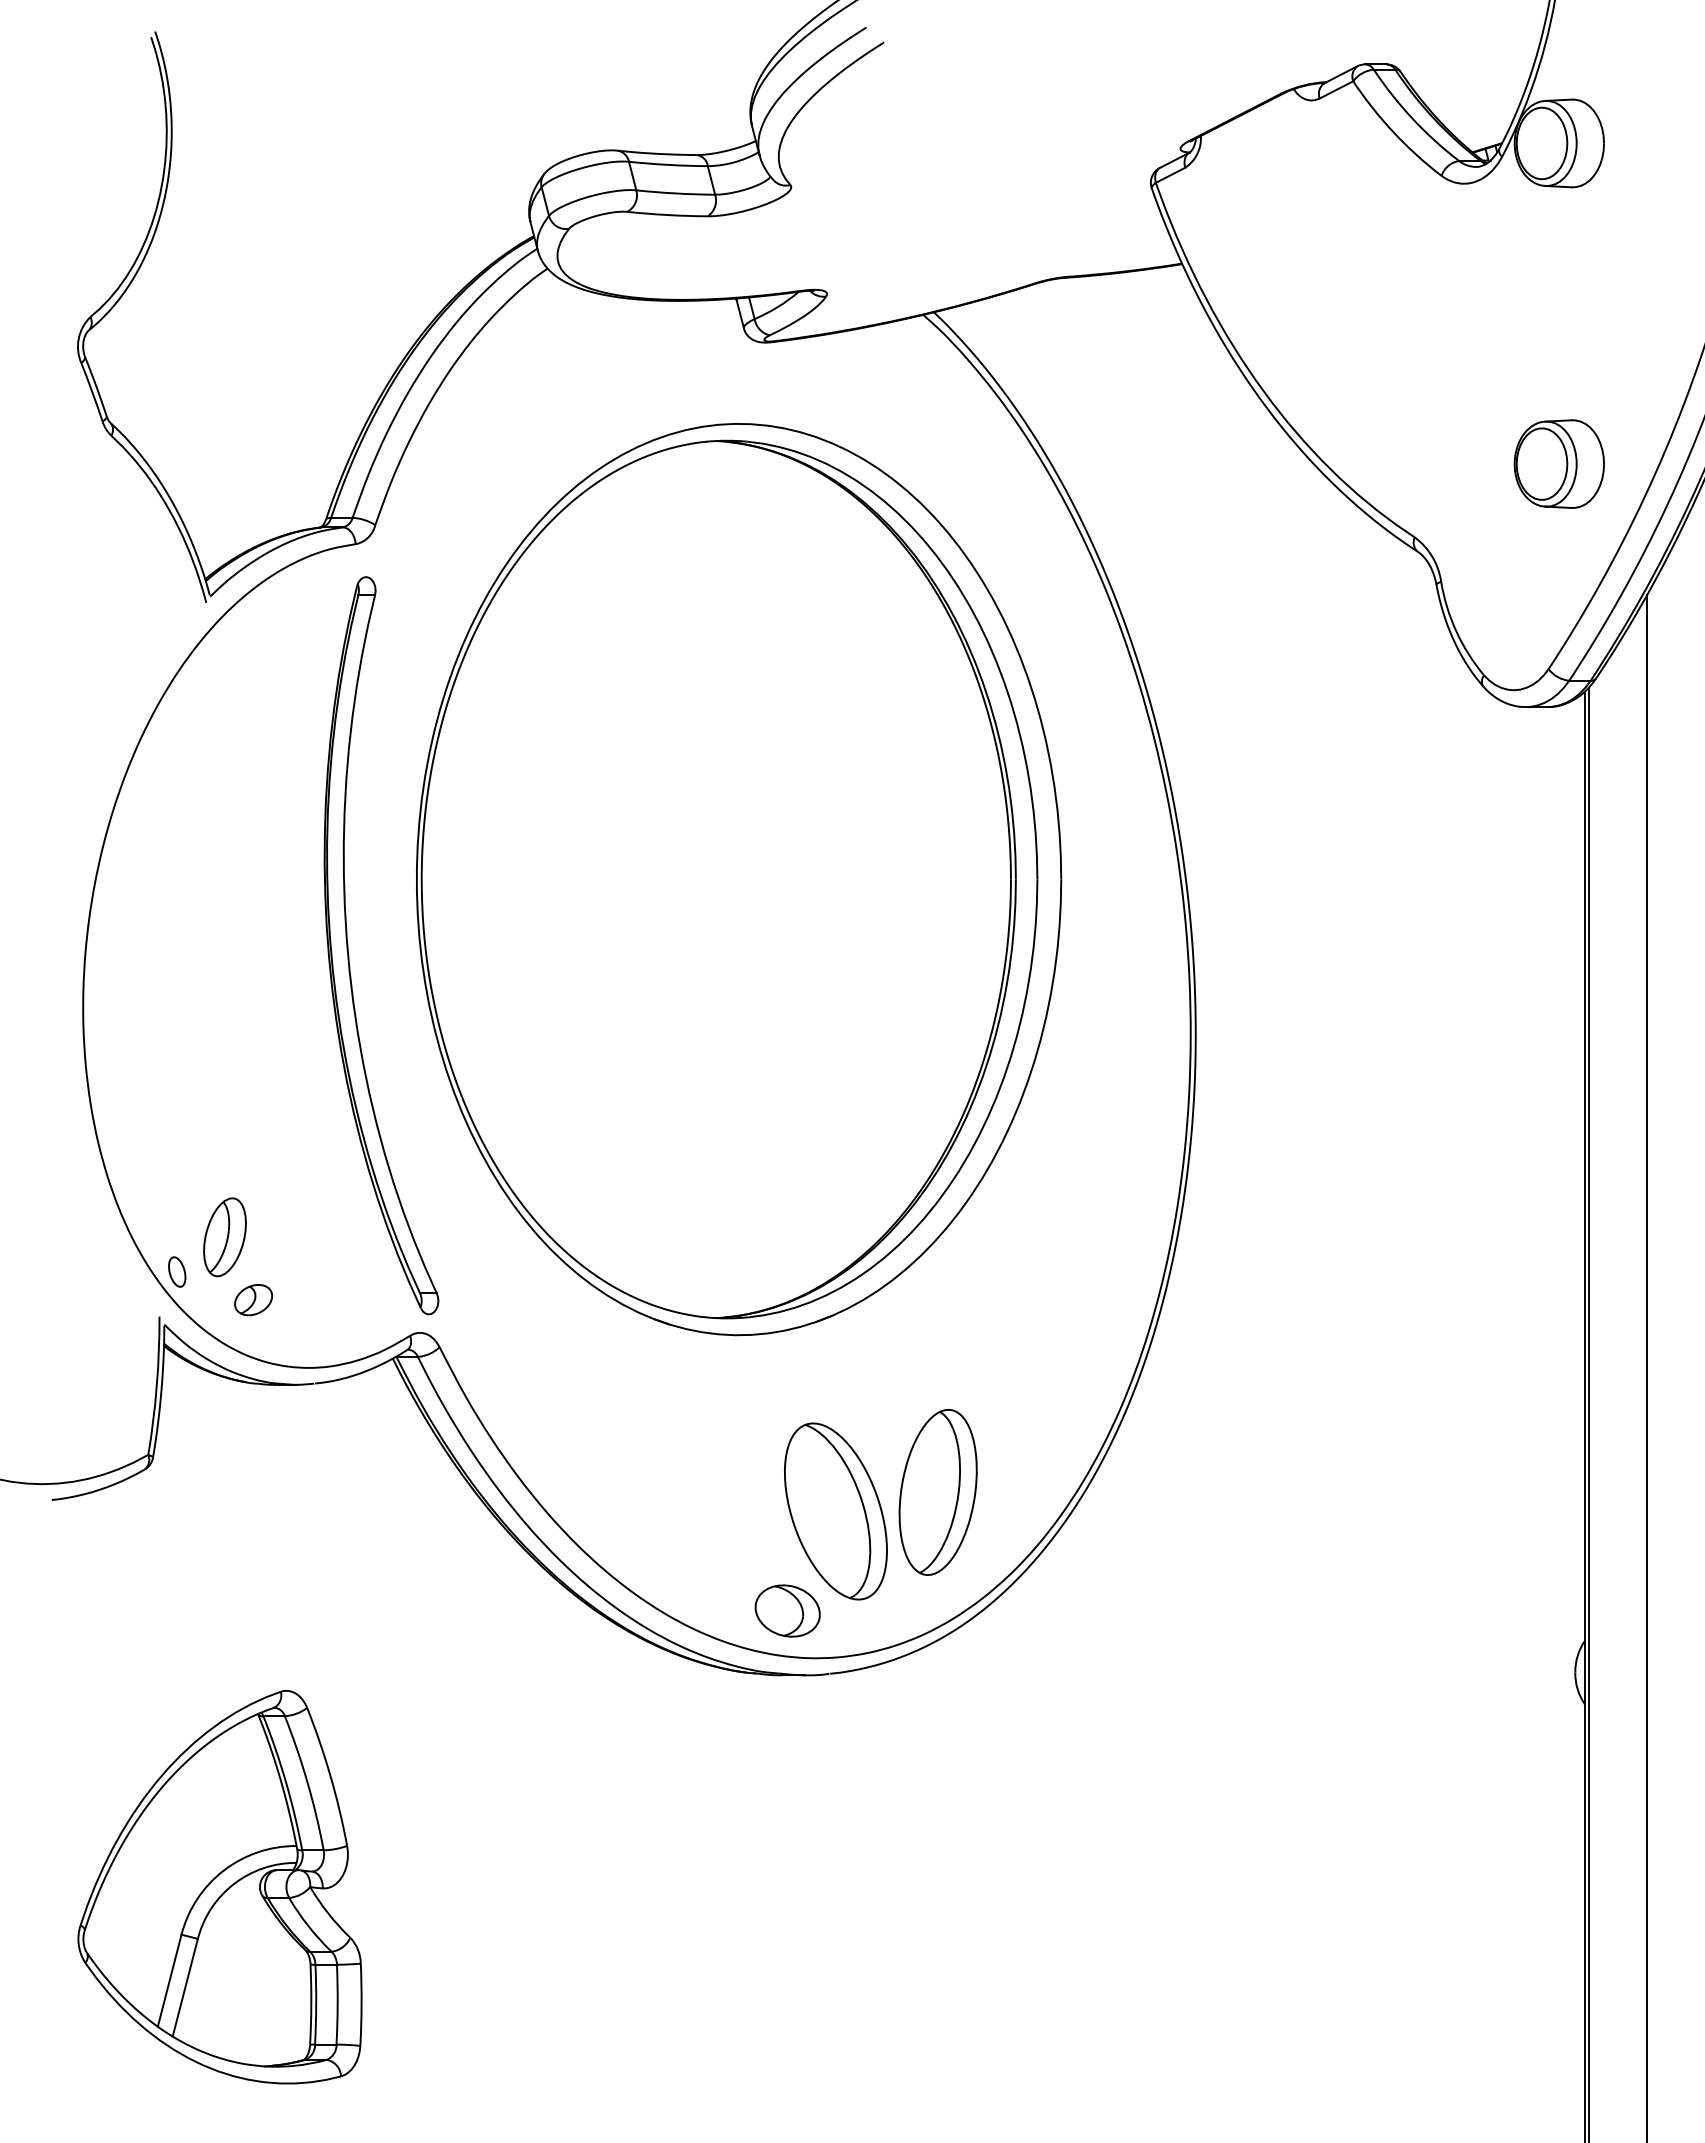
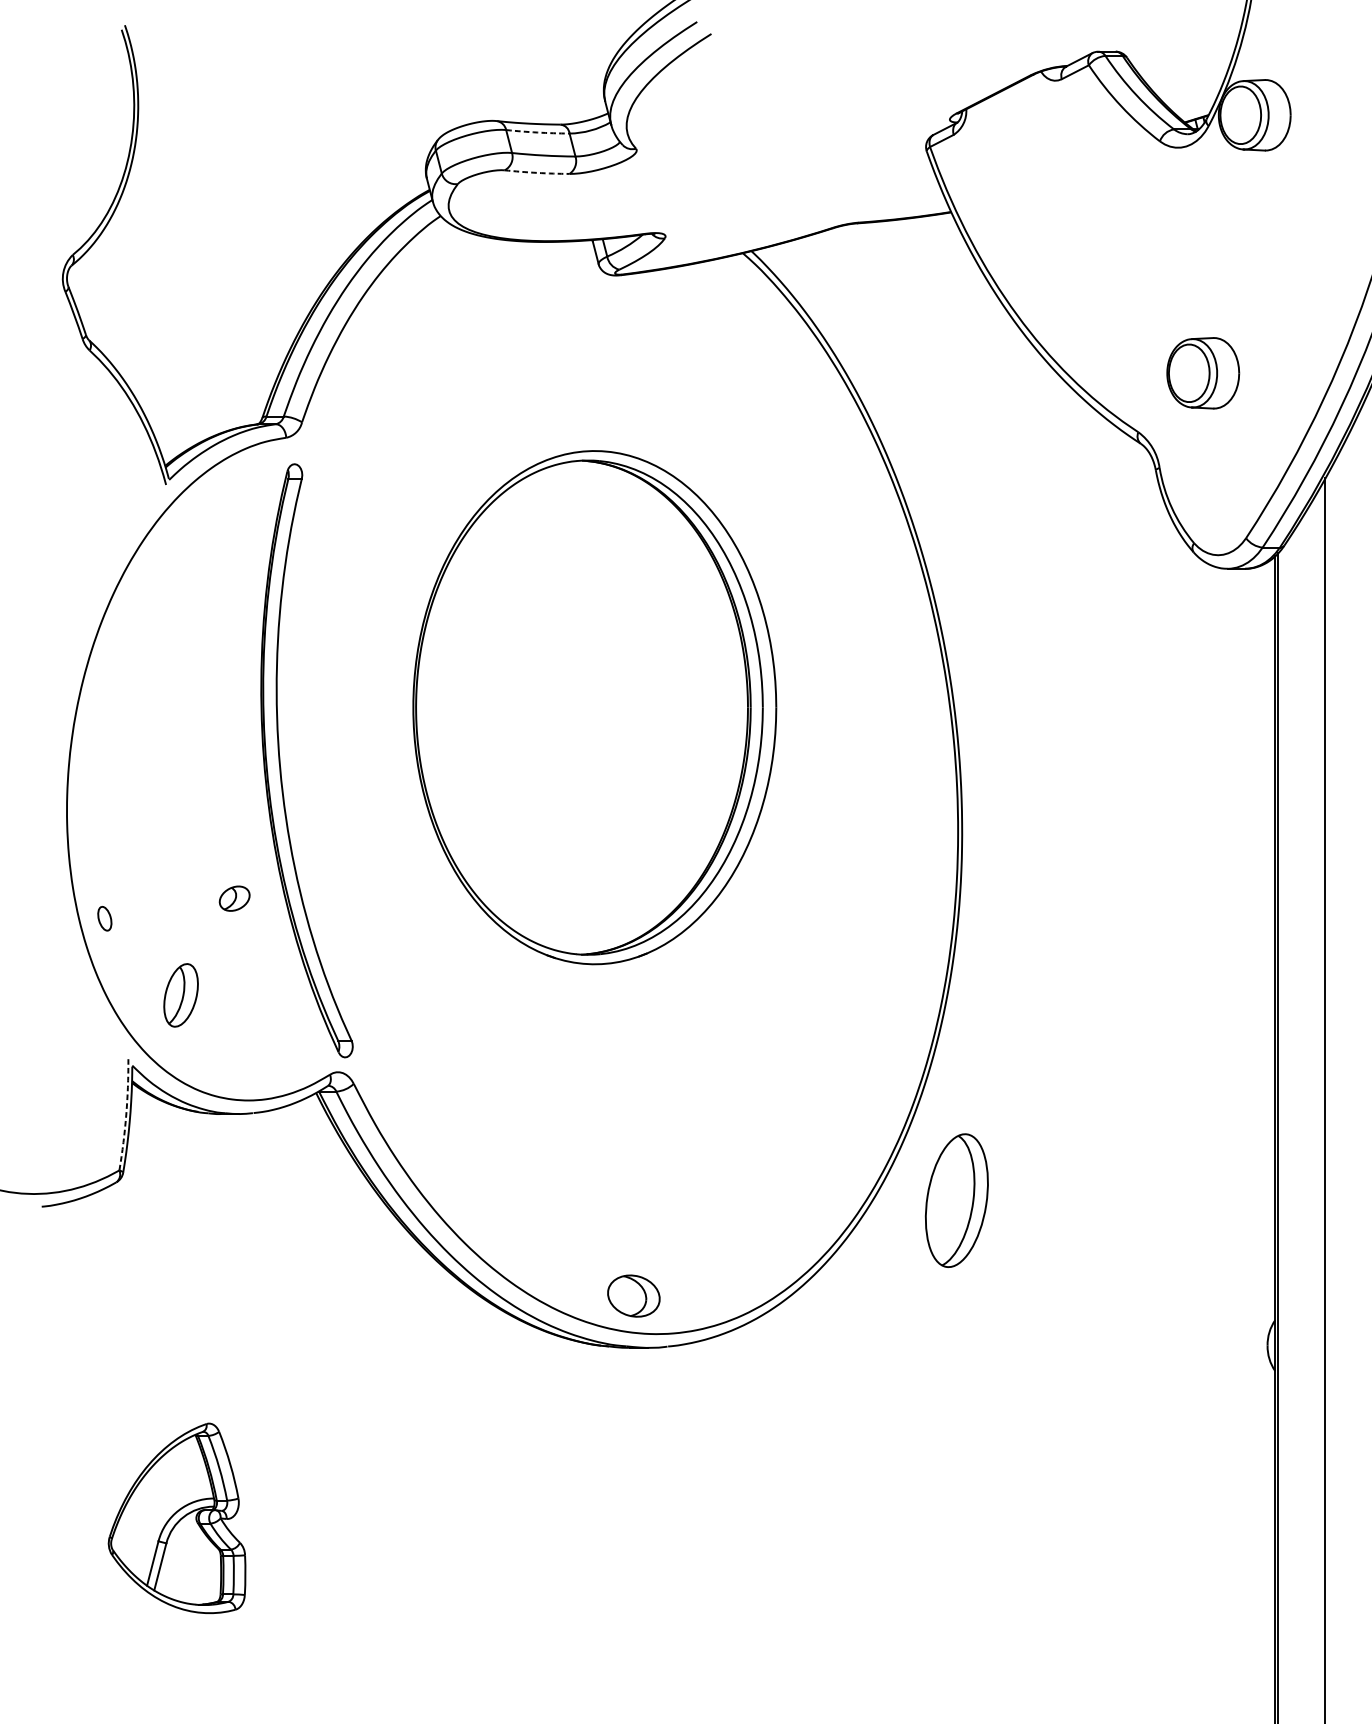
arc: (668, 164) -> (537, 132), solid -> dashed
arc: (667, 215) -> (537, 173), solid -> dashed
part: (1558, 463) -> (1202, 372), moved
part: (739, 879) -> (595, 707), size x0.7
part: (177, 1271) -> (105, 918), moved
part: (253, 1300) -> (234, 899), moved
arc: (156, 1385) -> (125, 1114), solid -> dashed
part: (937, 1492) -> (956, 1200), moved
part: (835, 1511) -> (672, 1216), removed
part: (219, 1887) -> (176, 1518), size x0.6

